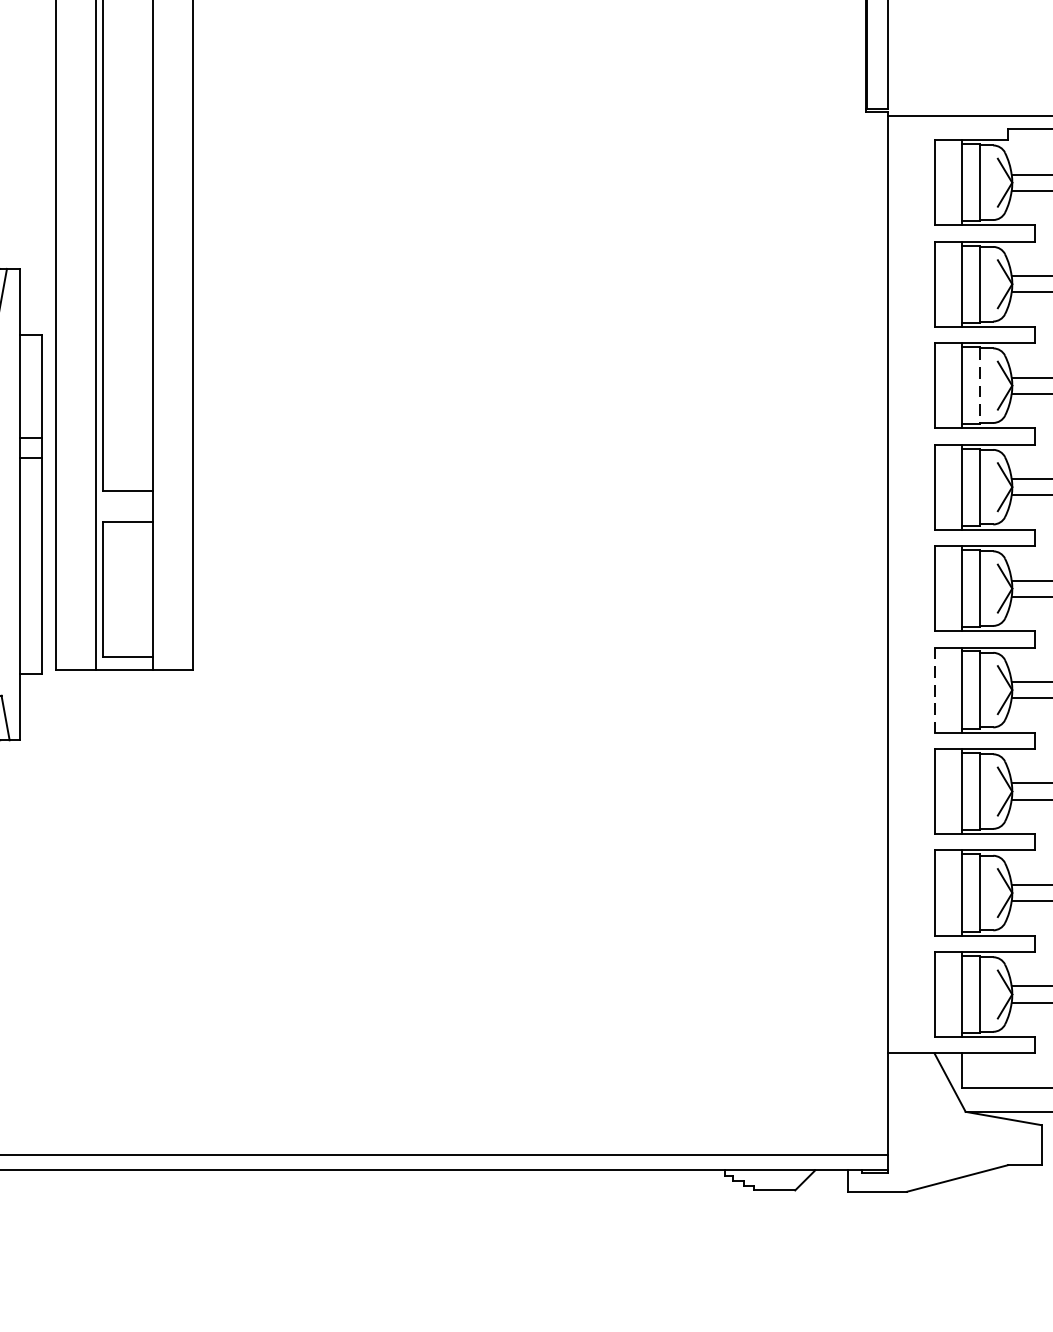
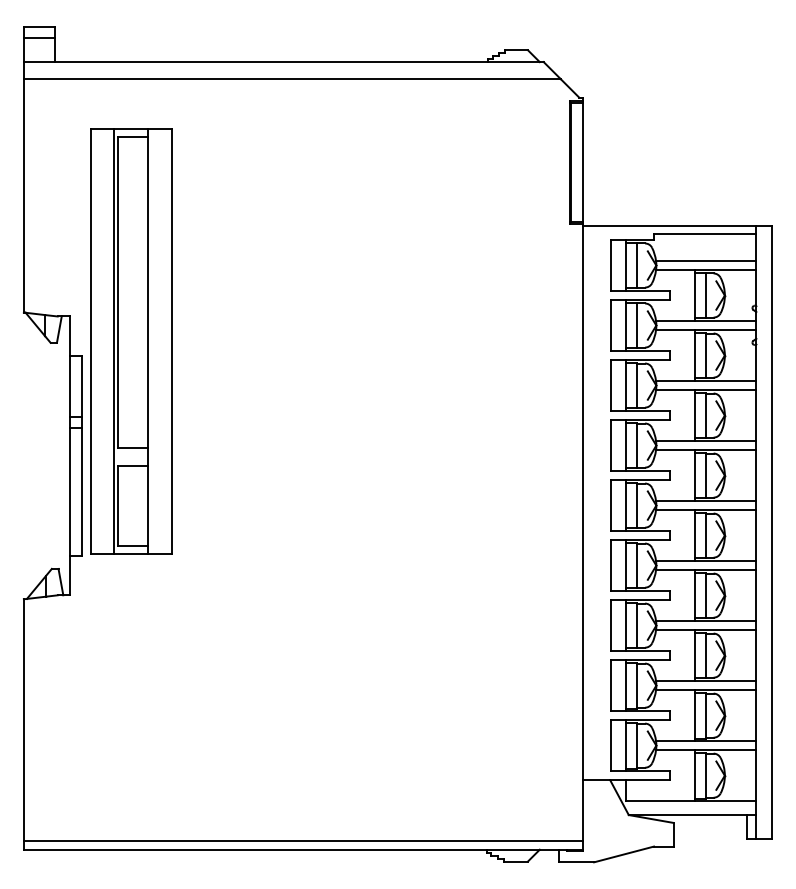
line: (980, 387) -> (637, 386), dashed -> solid
line: (934, 691) -> (610, 566), dashed -> solid

